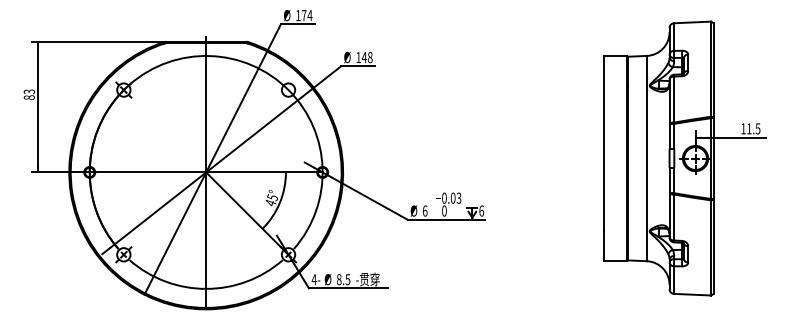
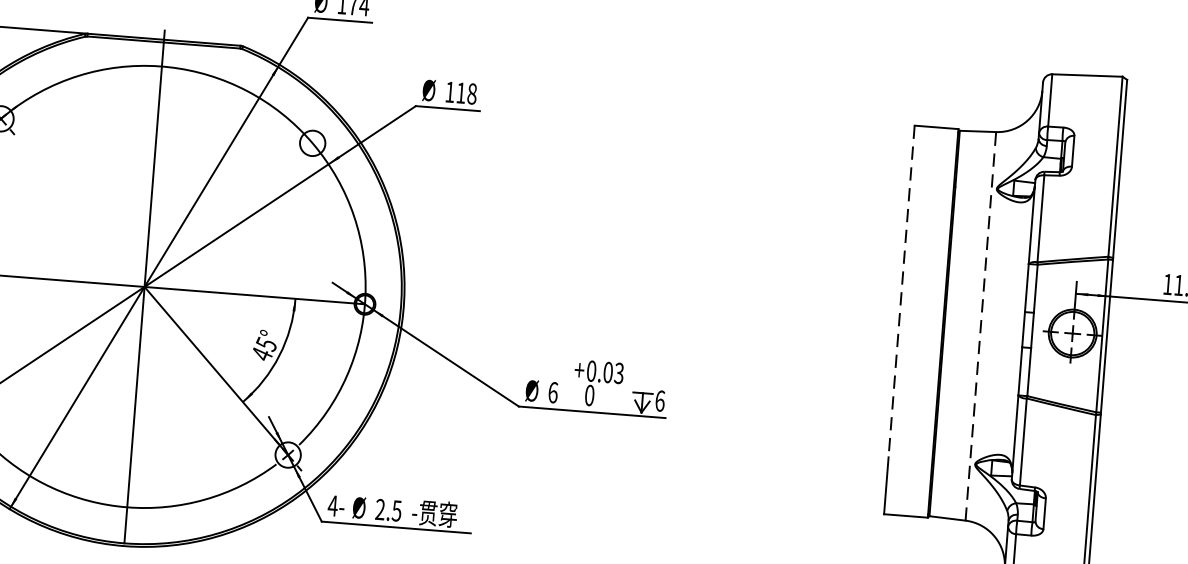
text: (363, 57) -> (459, 92), 148 -> 118
line: (603, 143) -> (900, 291), solid -> dashed
line: (646, 158) -> (979, 326), solid -> dashed
text: (338, 279) -> (379, 509), 8.5 -> 2.5

